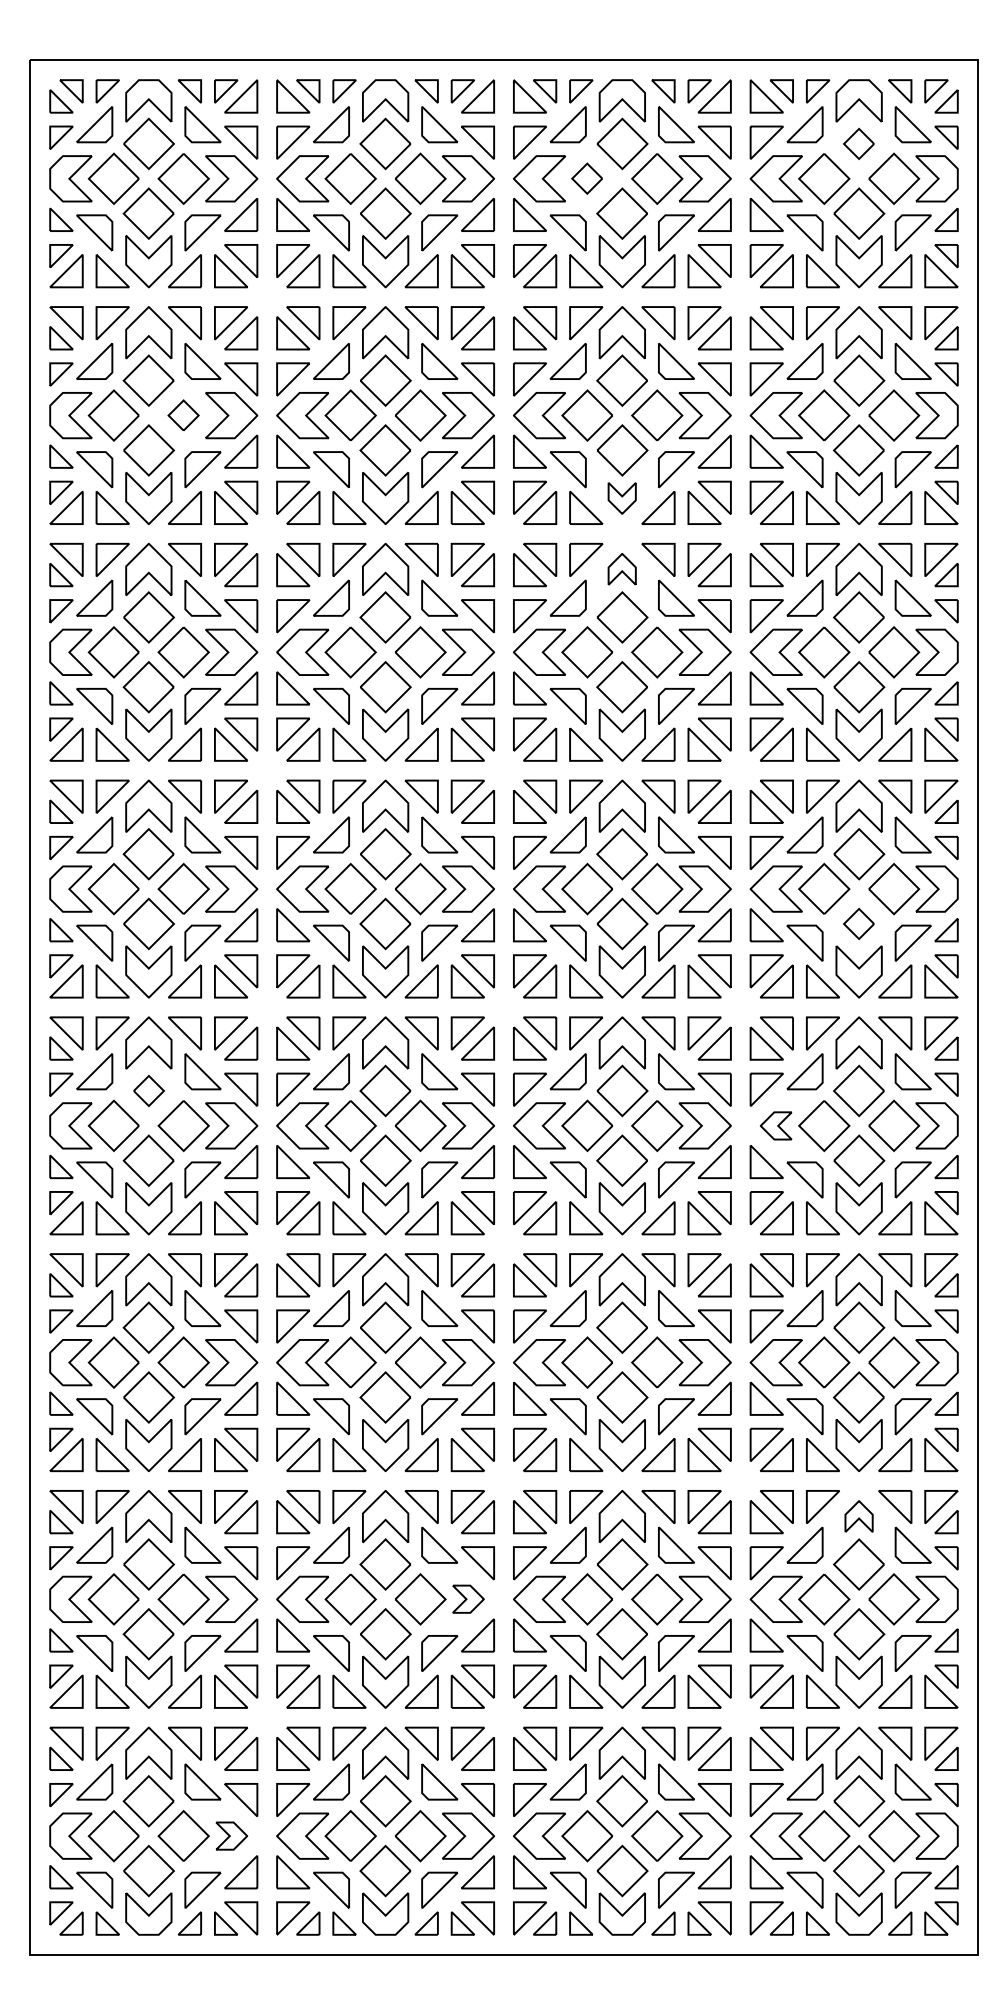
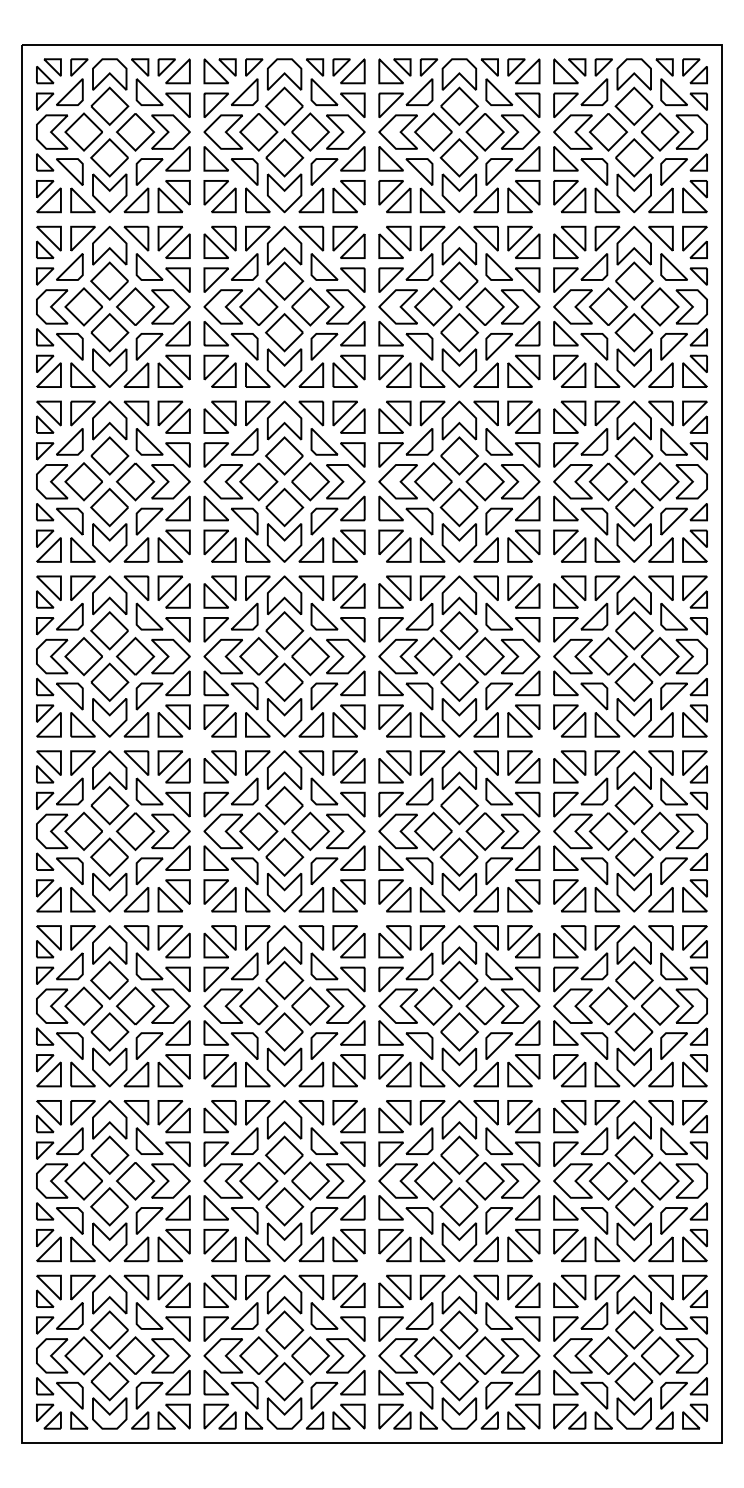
part: (858, 143) -> (633, 106), size x1.67
part: (586, 178) -> (432, 131), size x1.67
part: (183, 415) -> (135, 306), size x1.67
part: (621, 498) -> (458, 368), size x1.67
part: (621, 568) -> (458, 419), size x1.67
part: (858, 923) -> (633, 681), size x1.67
part: (148, 1090) -> (109, 805), size x1.67
part: (775, 1125) -> (572, 831), size x1.67
part: (858, 1516) -> (633, 1119), size x1.67
part: (468, 1598) -> (345, 1180), size x1.67
part: (231, 1835) -> (170, 1355), size x1.67

